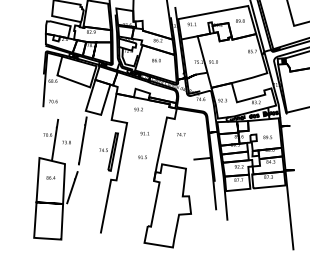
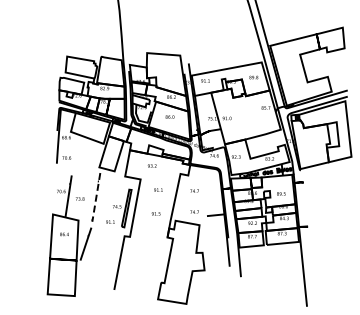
line: (82, 141) -> (96, 197), solid -> dashed
part: (180, 155) -> (194, 211), added
part: (96, 165) -> (110, 221), added

